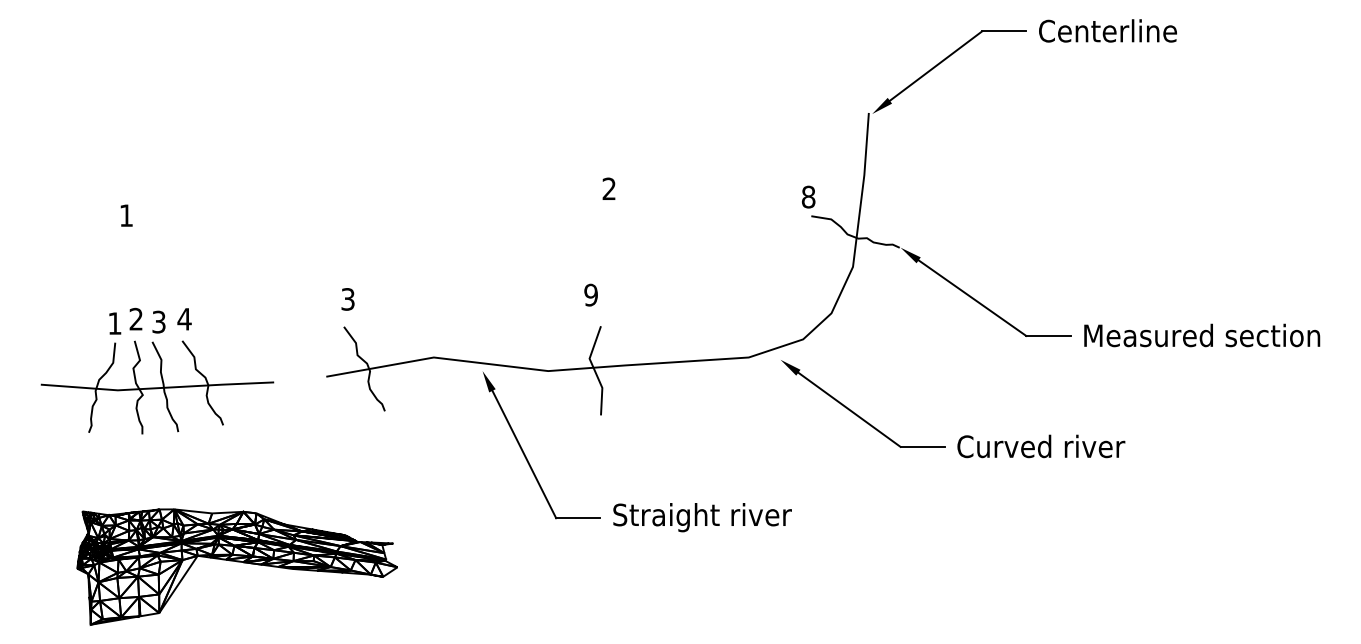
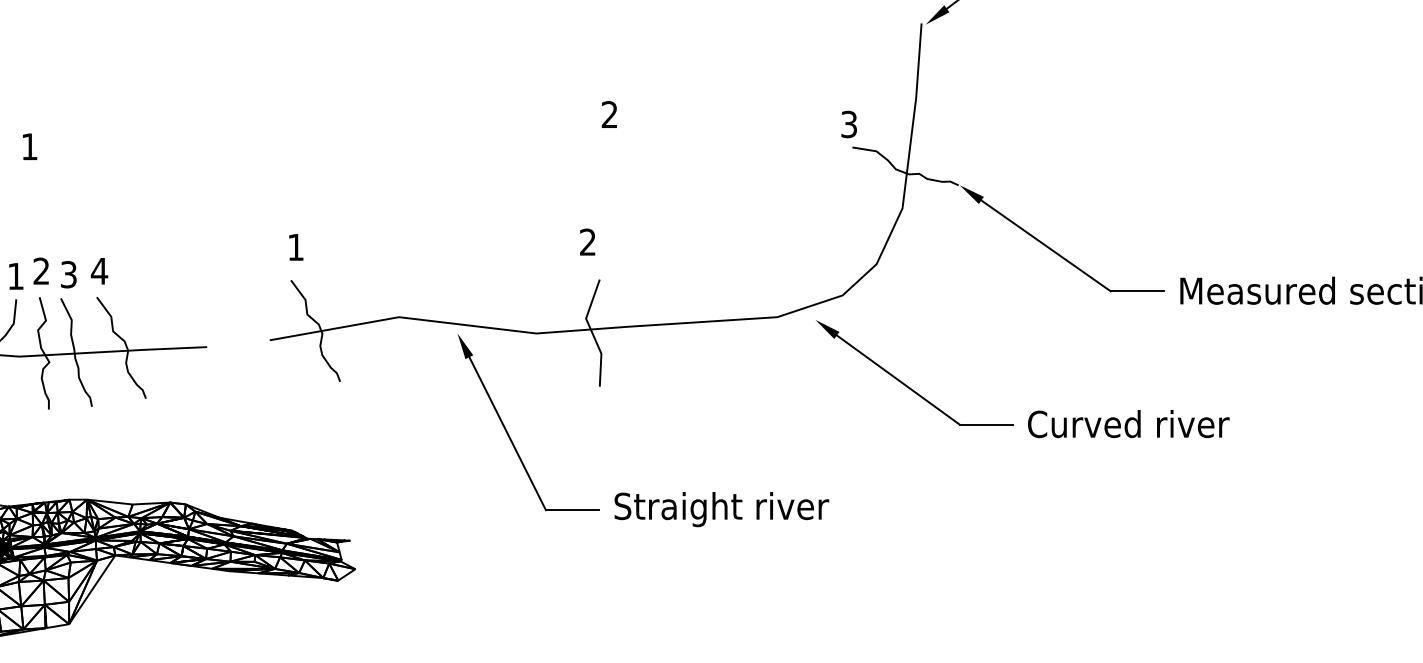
text: (808, 196) -> (849, 123), 8 -> 3
text: (590, 294) -> (587, 241), 9 -> 2
text: (347, 299) -> (295, 247), 3 -> 1

